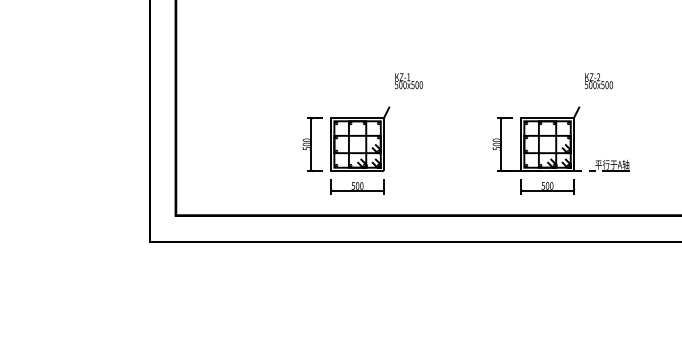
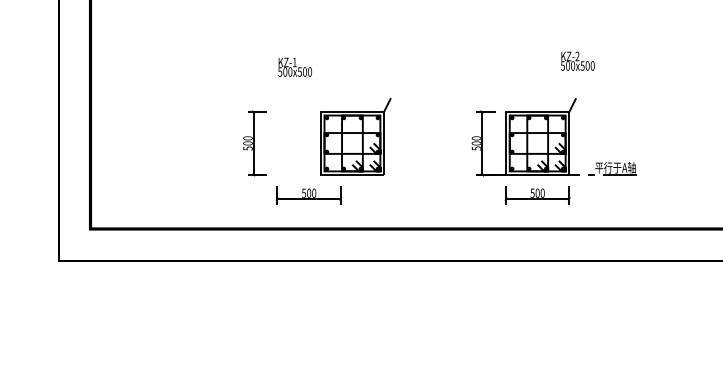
text: (408, 81) -> (294, 67), moved
text: (598, 81) -> (577, 61), moved
part: (360, 138) -> (355, 136), moved

